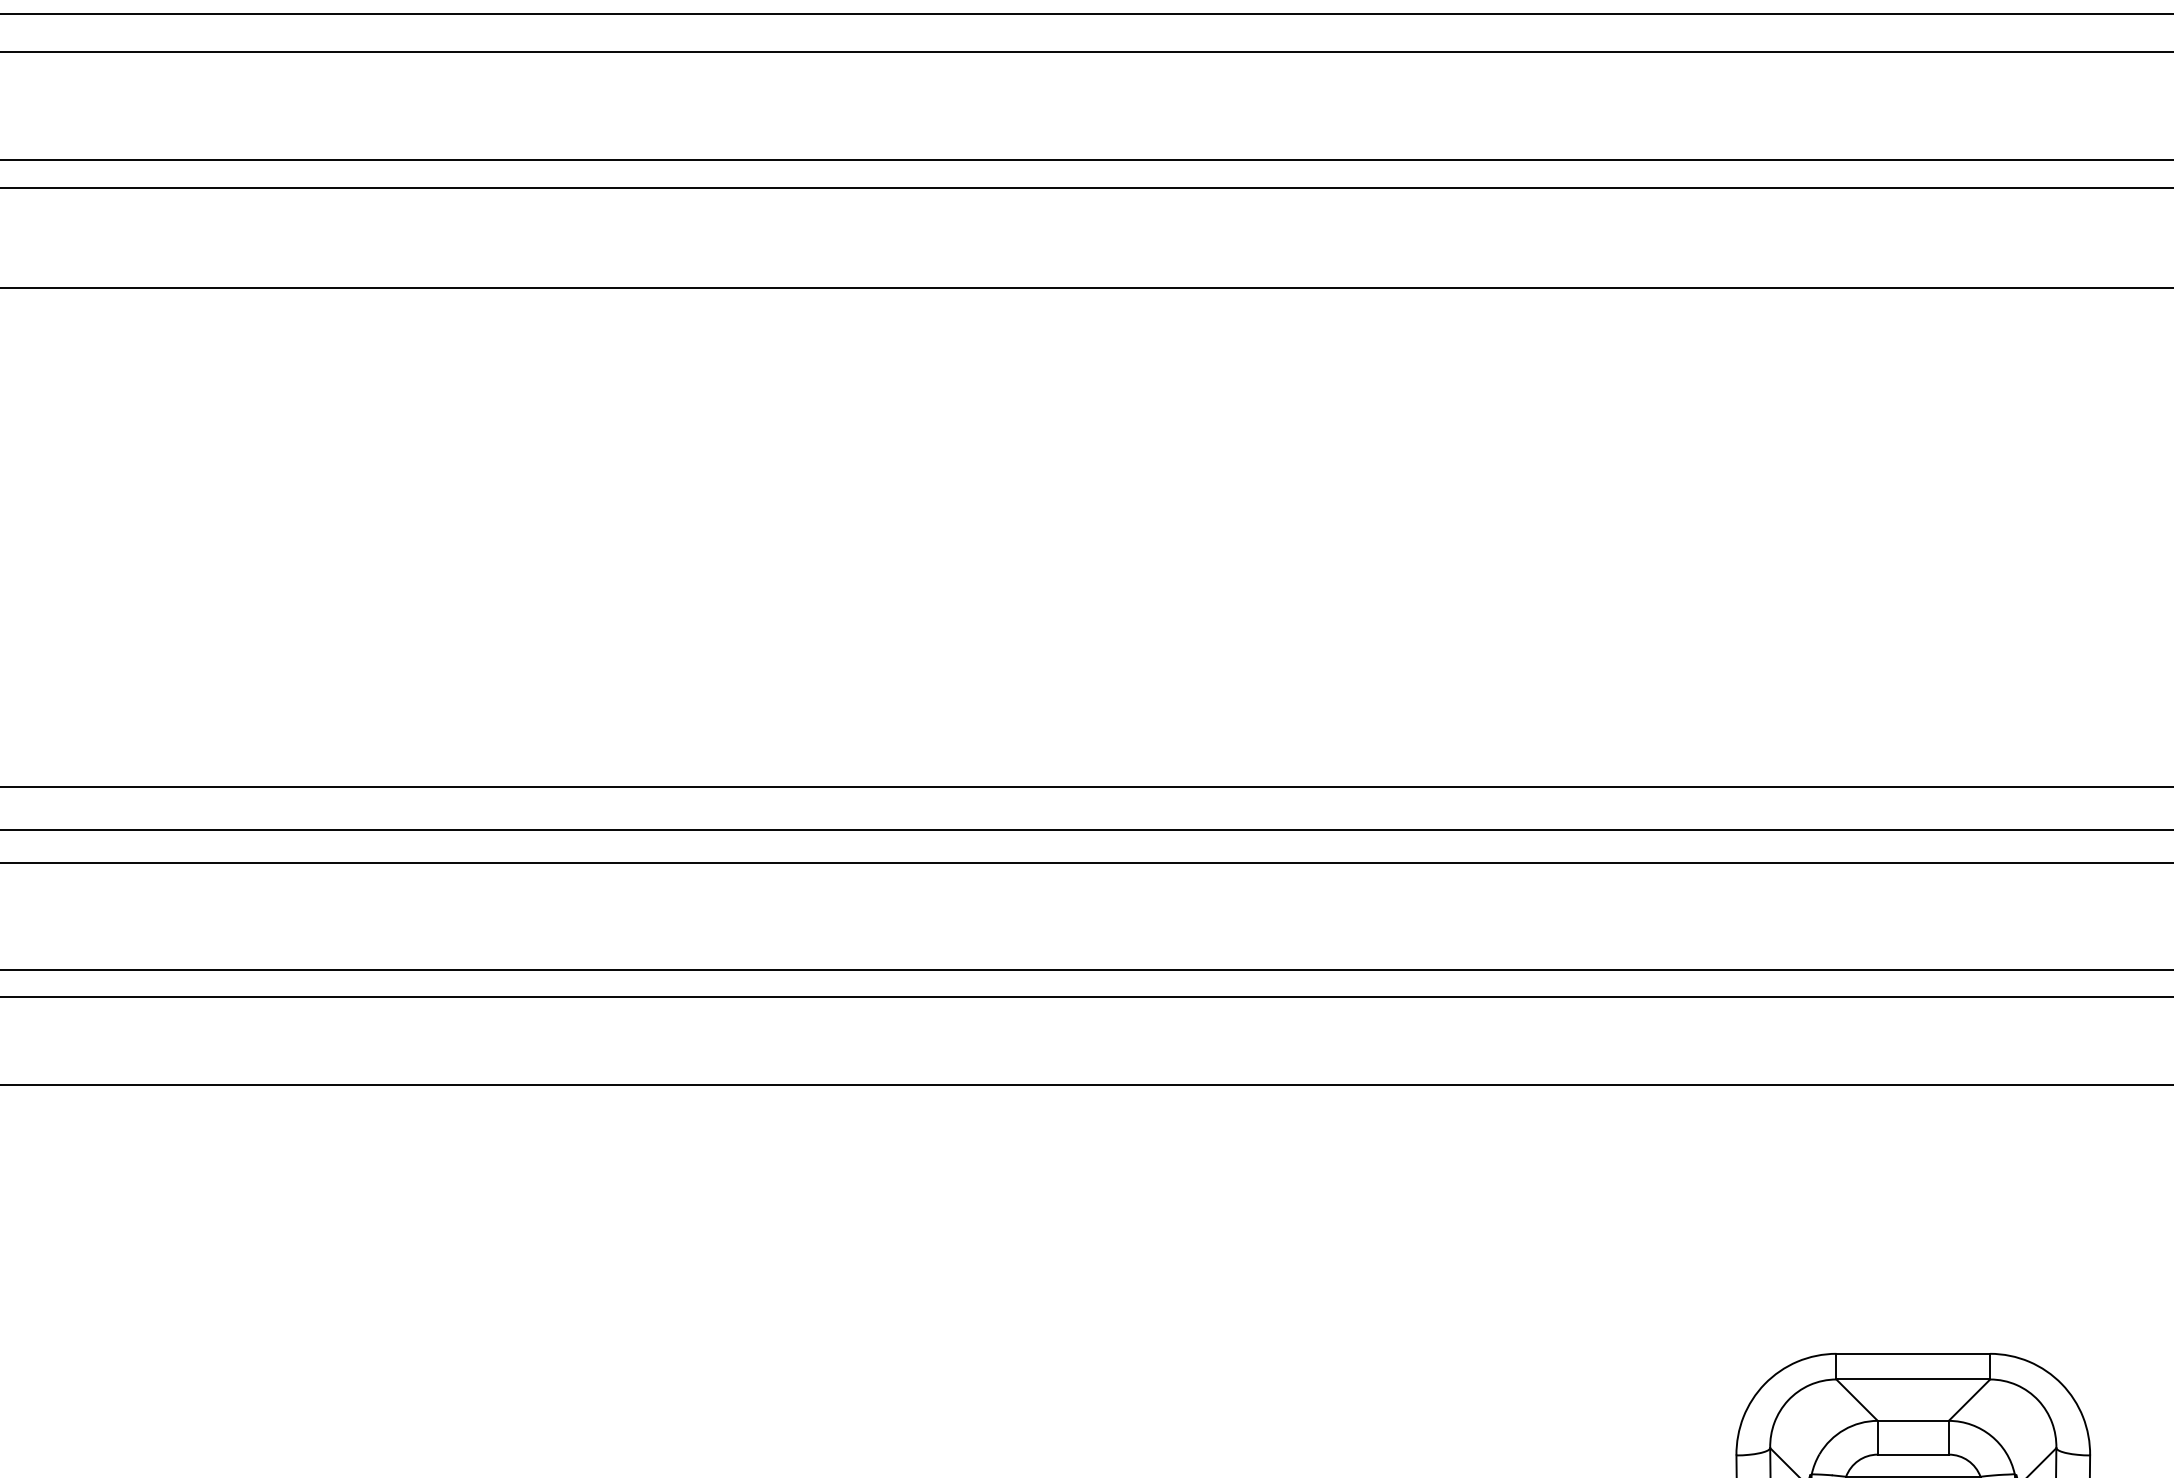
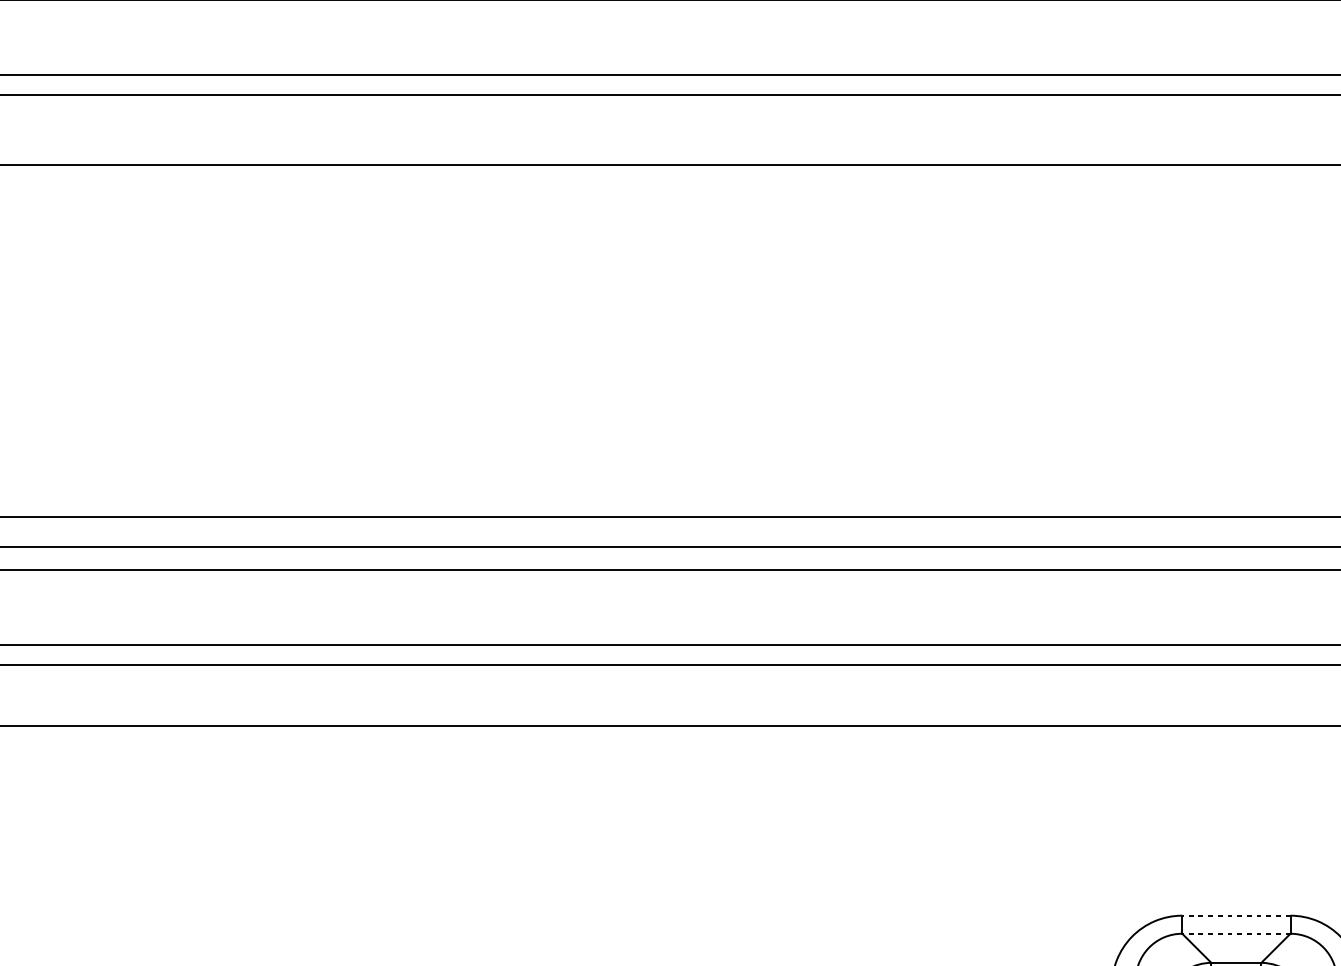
line: (1913, 1353) -> (1236, 915), solid -> dashed
line: (1913, 1379) -> (1236, 933), solid -> dashed

